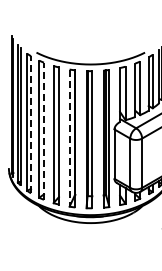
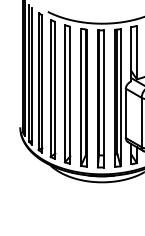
line: (31, 124) -> (42, 83), dashed -> solid
line: (43, 131) -> (54, 90), dashed -> solid
line: (69, 138) -> (80, 97), dashed -> solid

